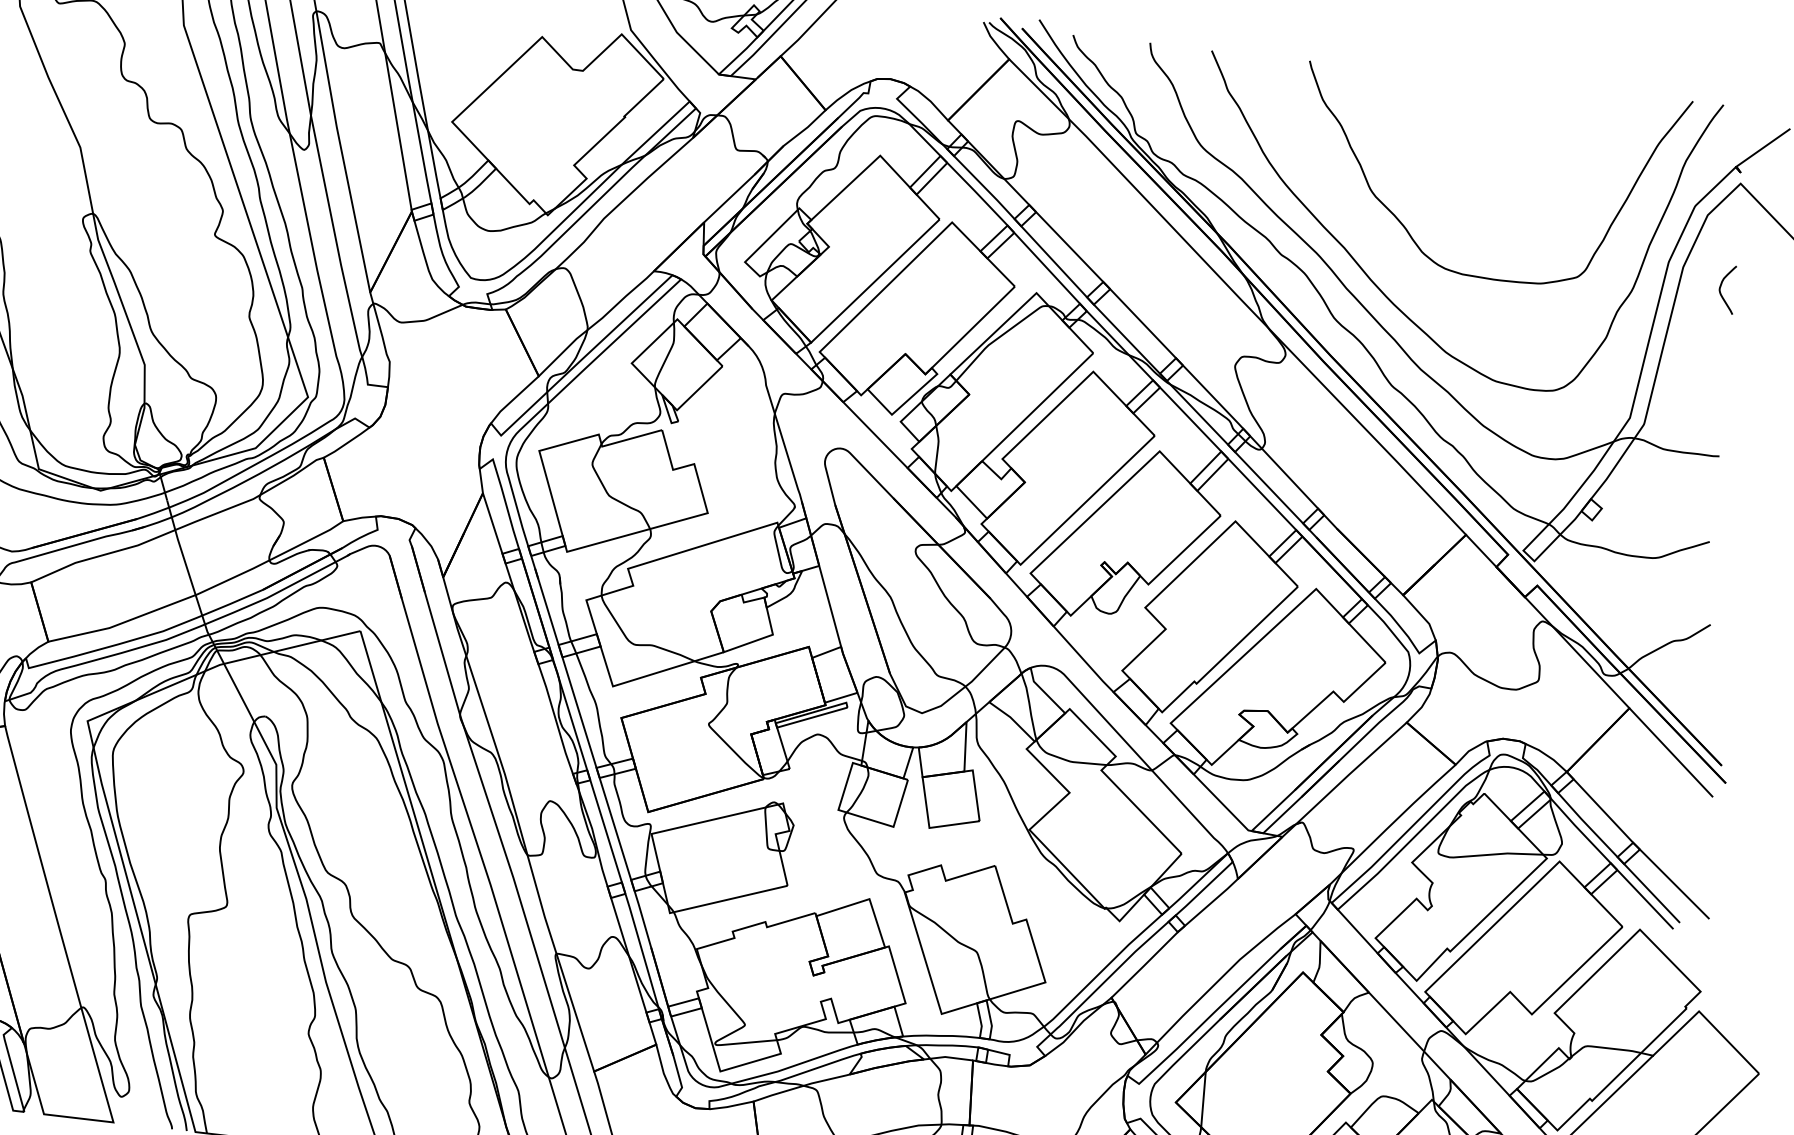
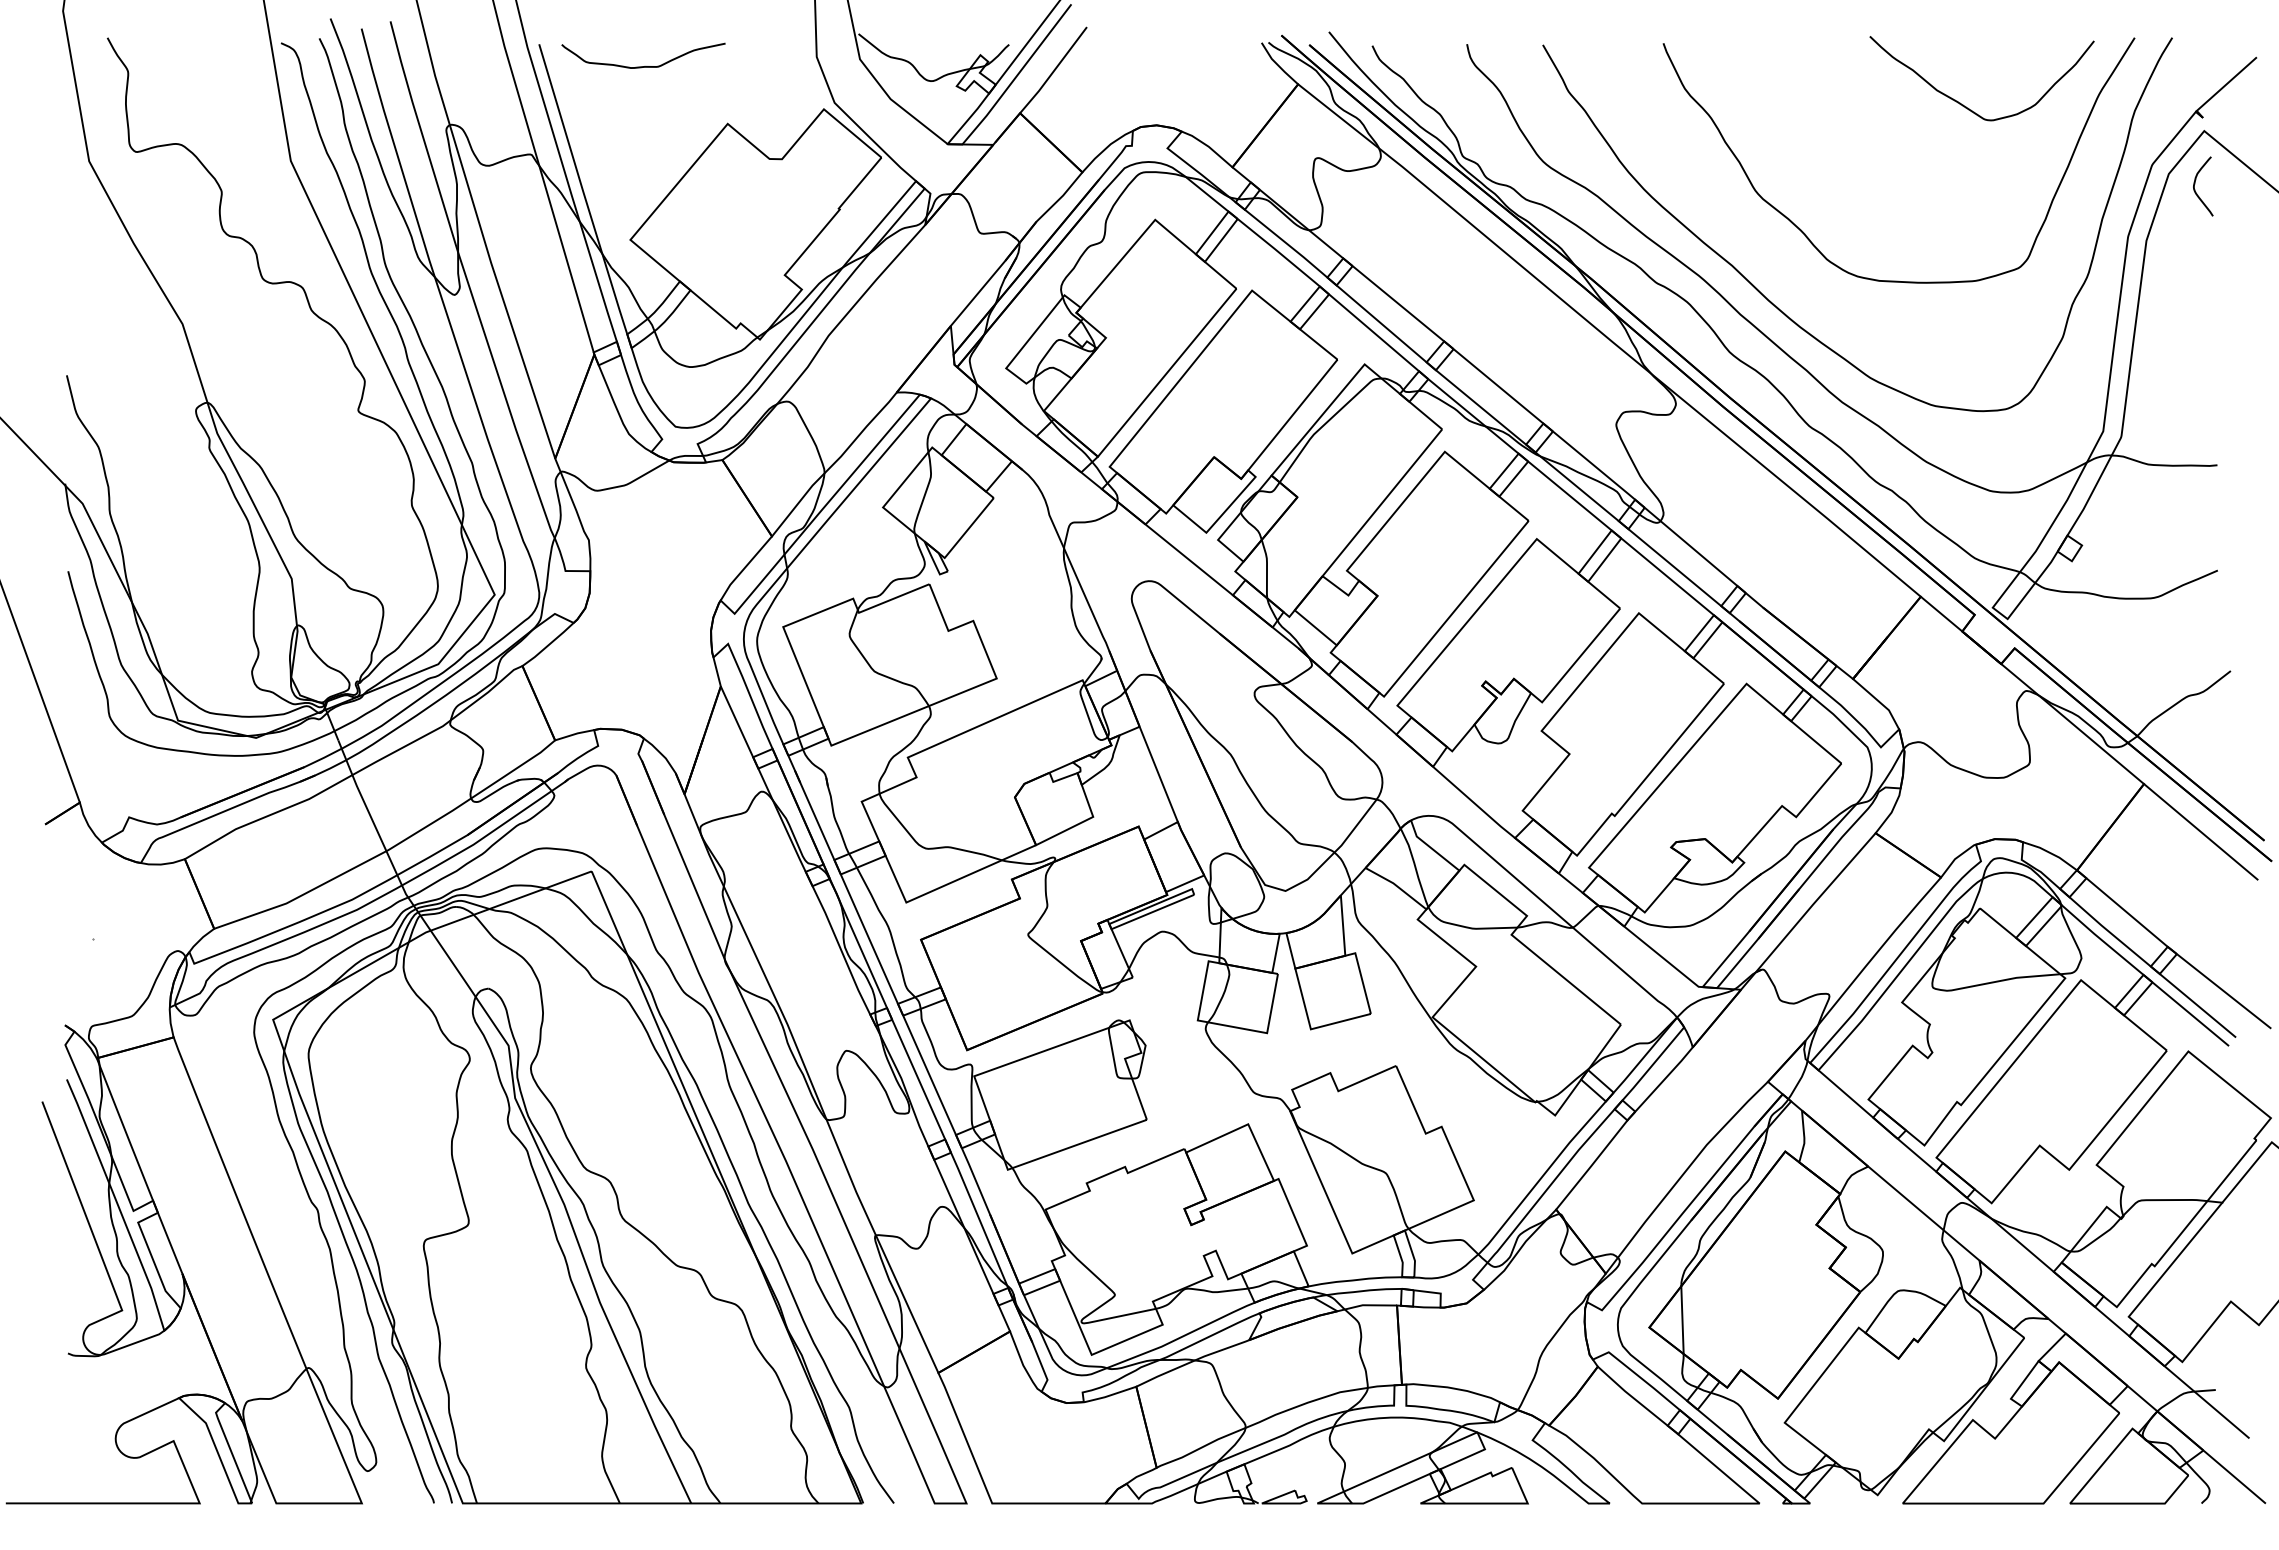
curve: (1547, 139) -> (1963, 104), added
curve: (1721, 287) -> (2195, 184), moved

